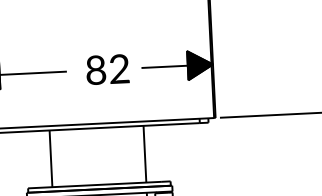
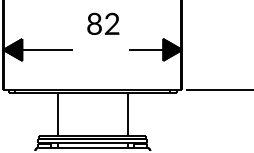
text: (107, 69) -> (103, 23), moved

